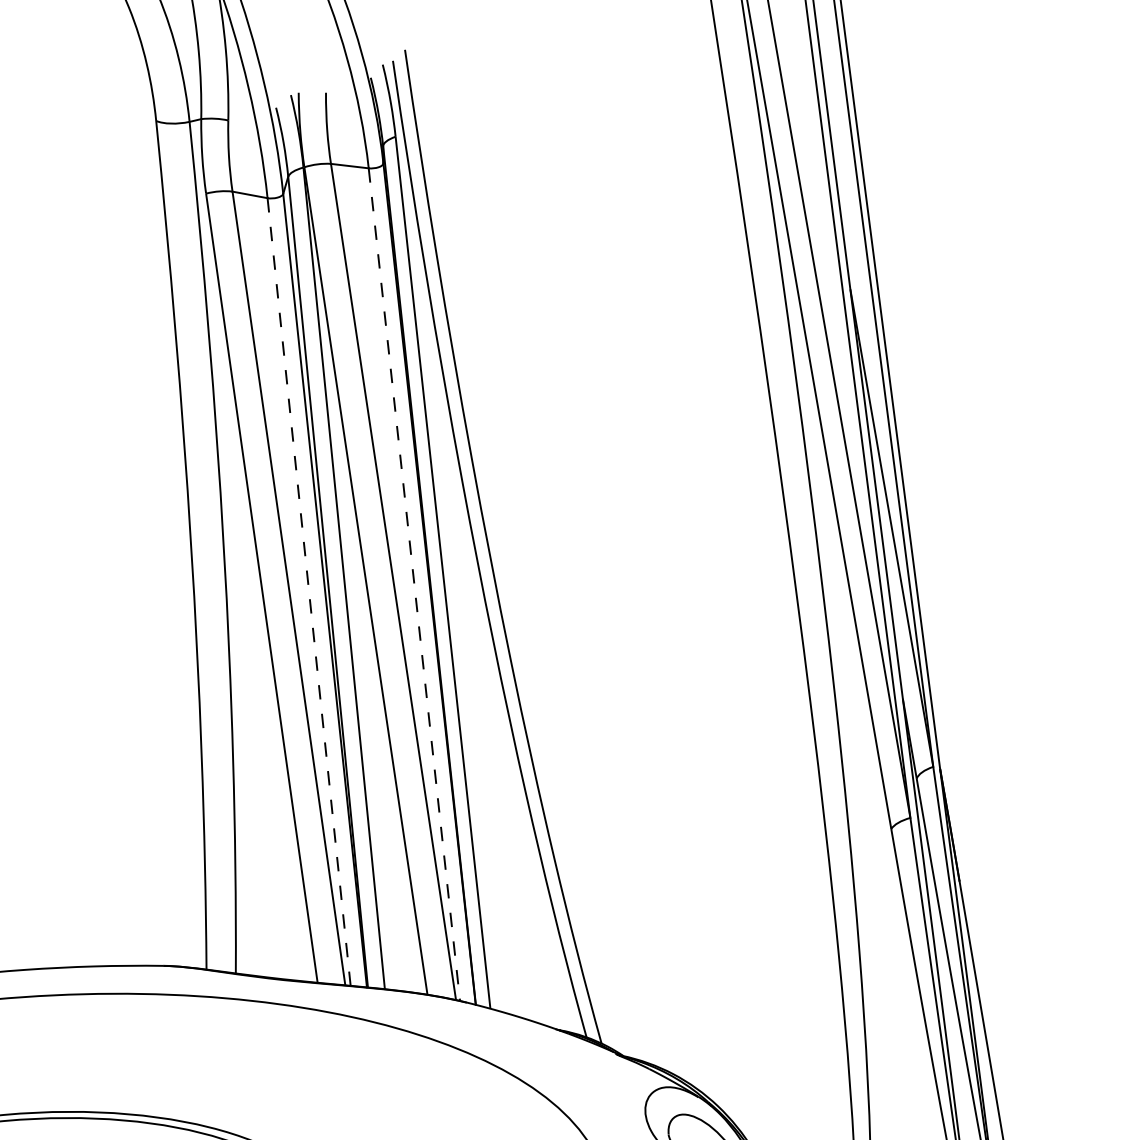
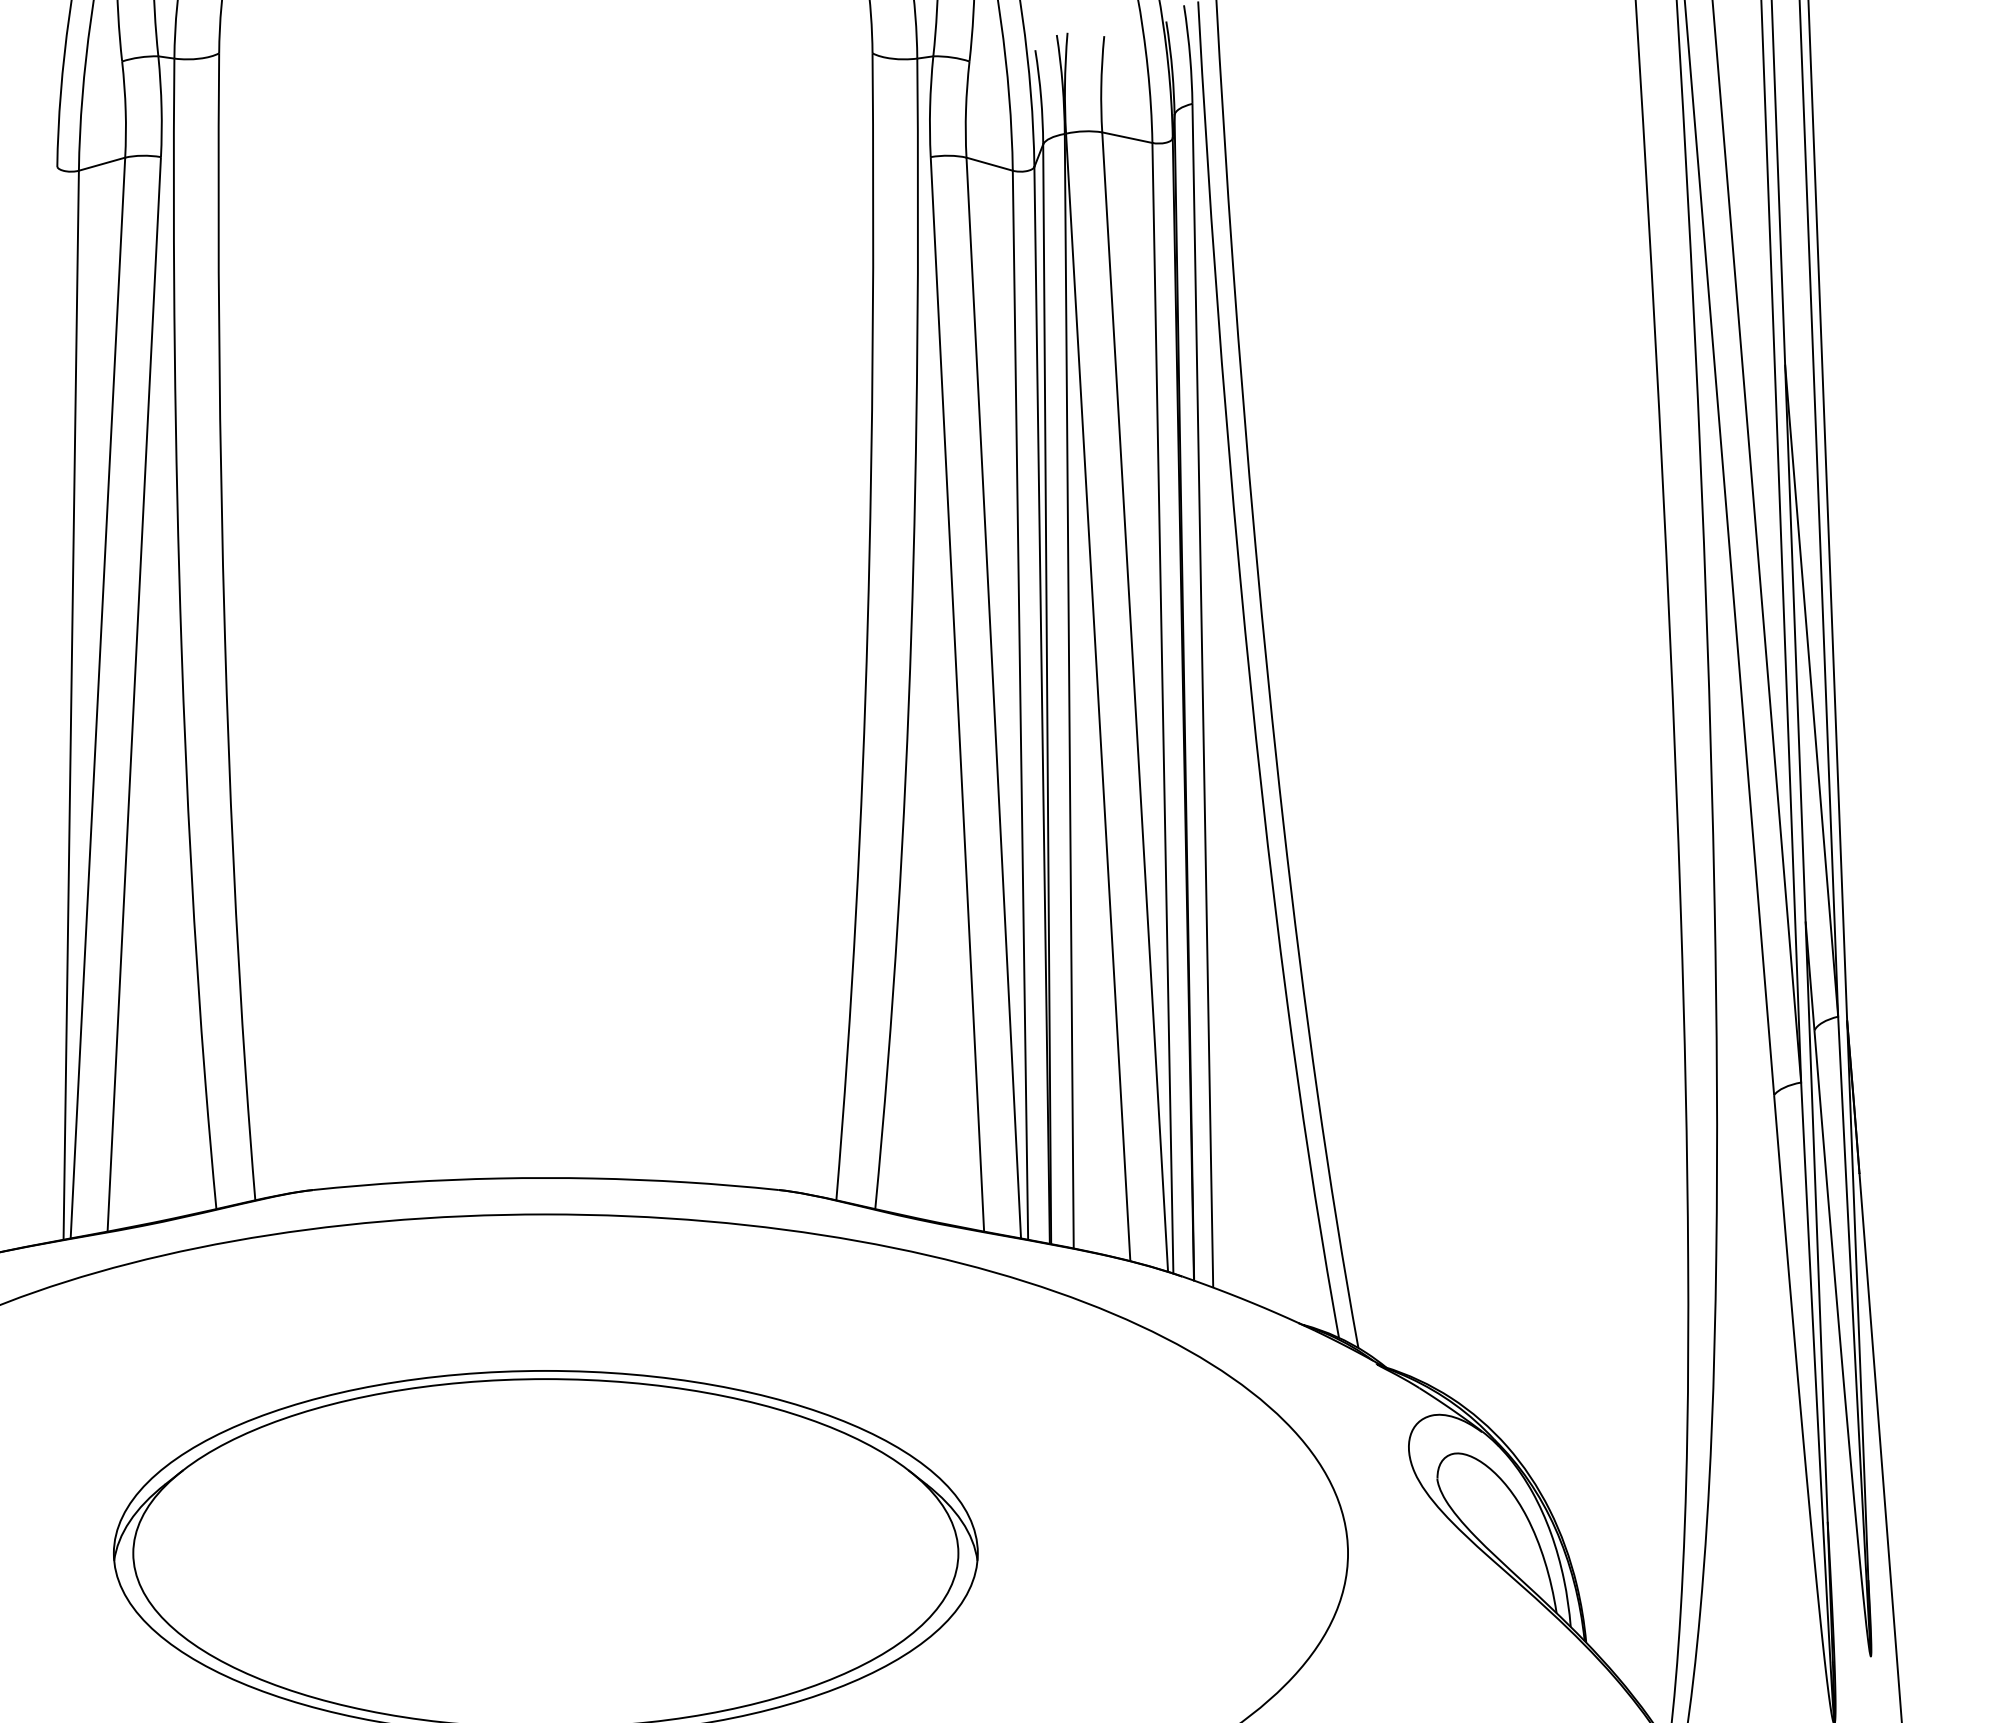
line: (414, 584) -> (1162, 708), dashed -> solid
line: (309, 592) -> (1020, 705), dashed -> solid

